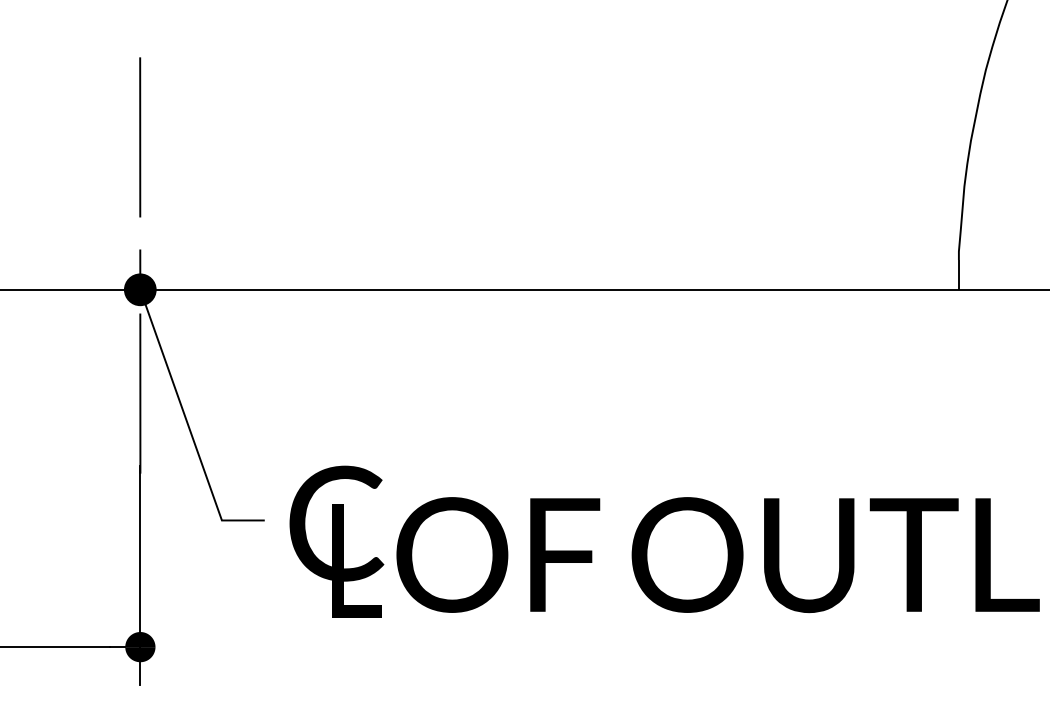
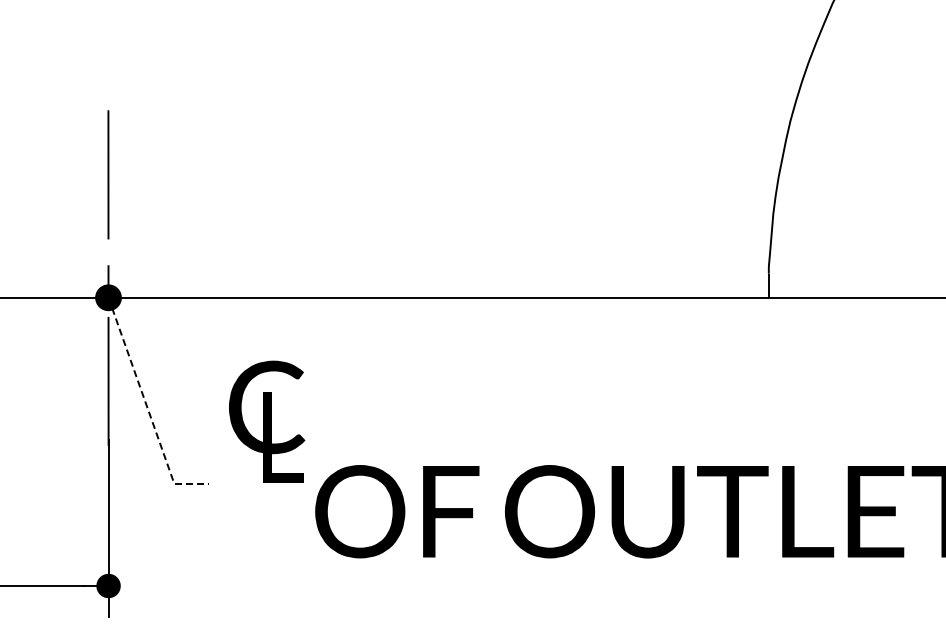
line: (188, 425) -> (147, 407), solid -> dashed
text: (337, 541) -> (267, 421), moved

